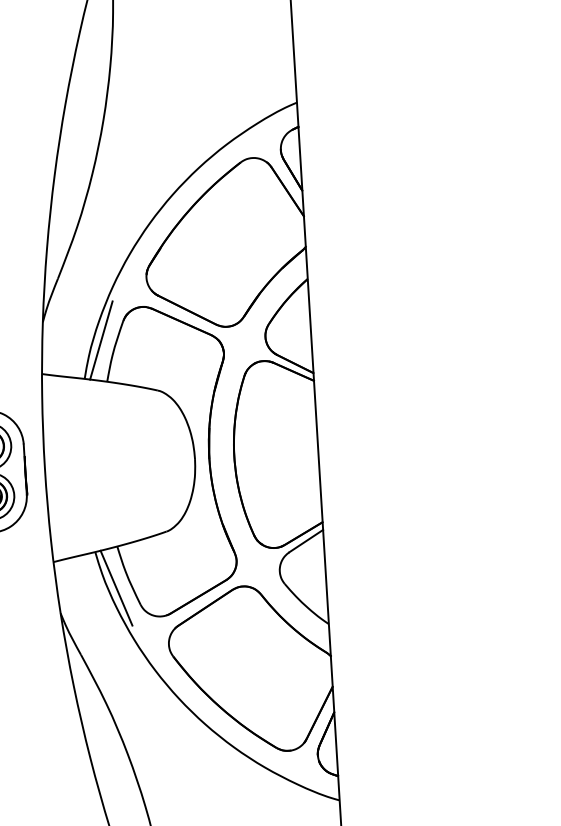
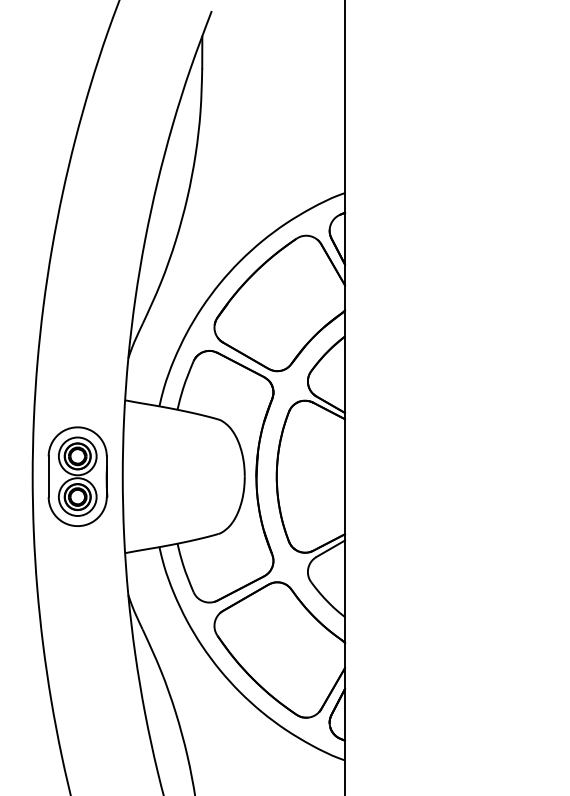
line: (100, 339) -> (174, 375), removed
line: (116, 588) -> (174, 577), removed

